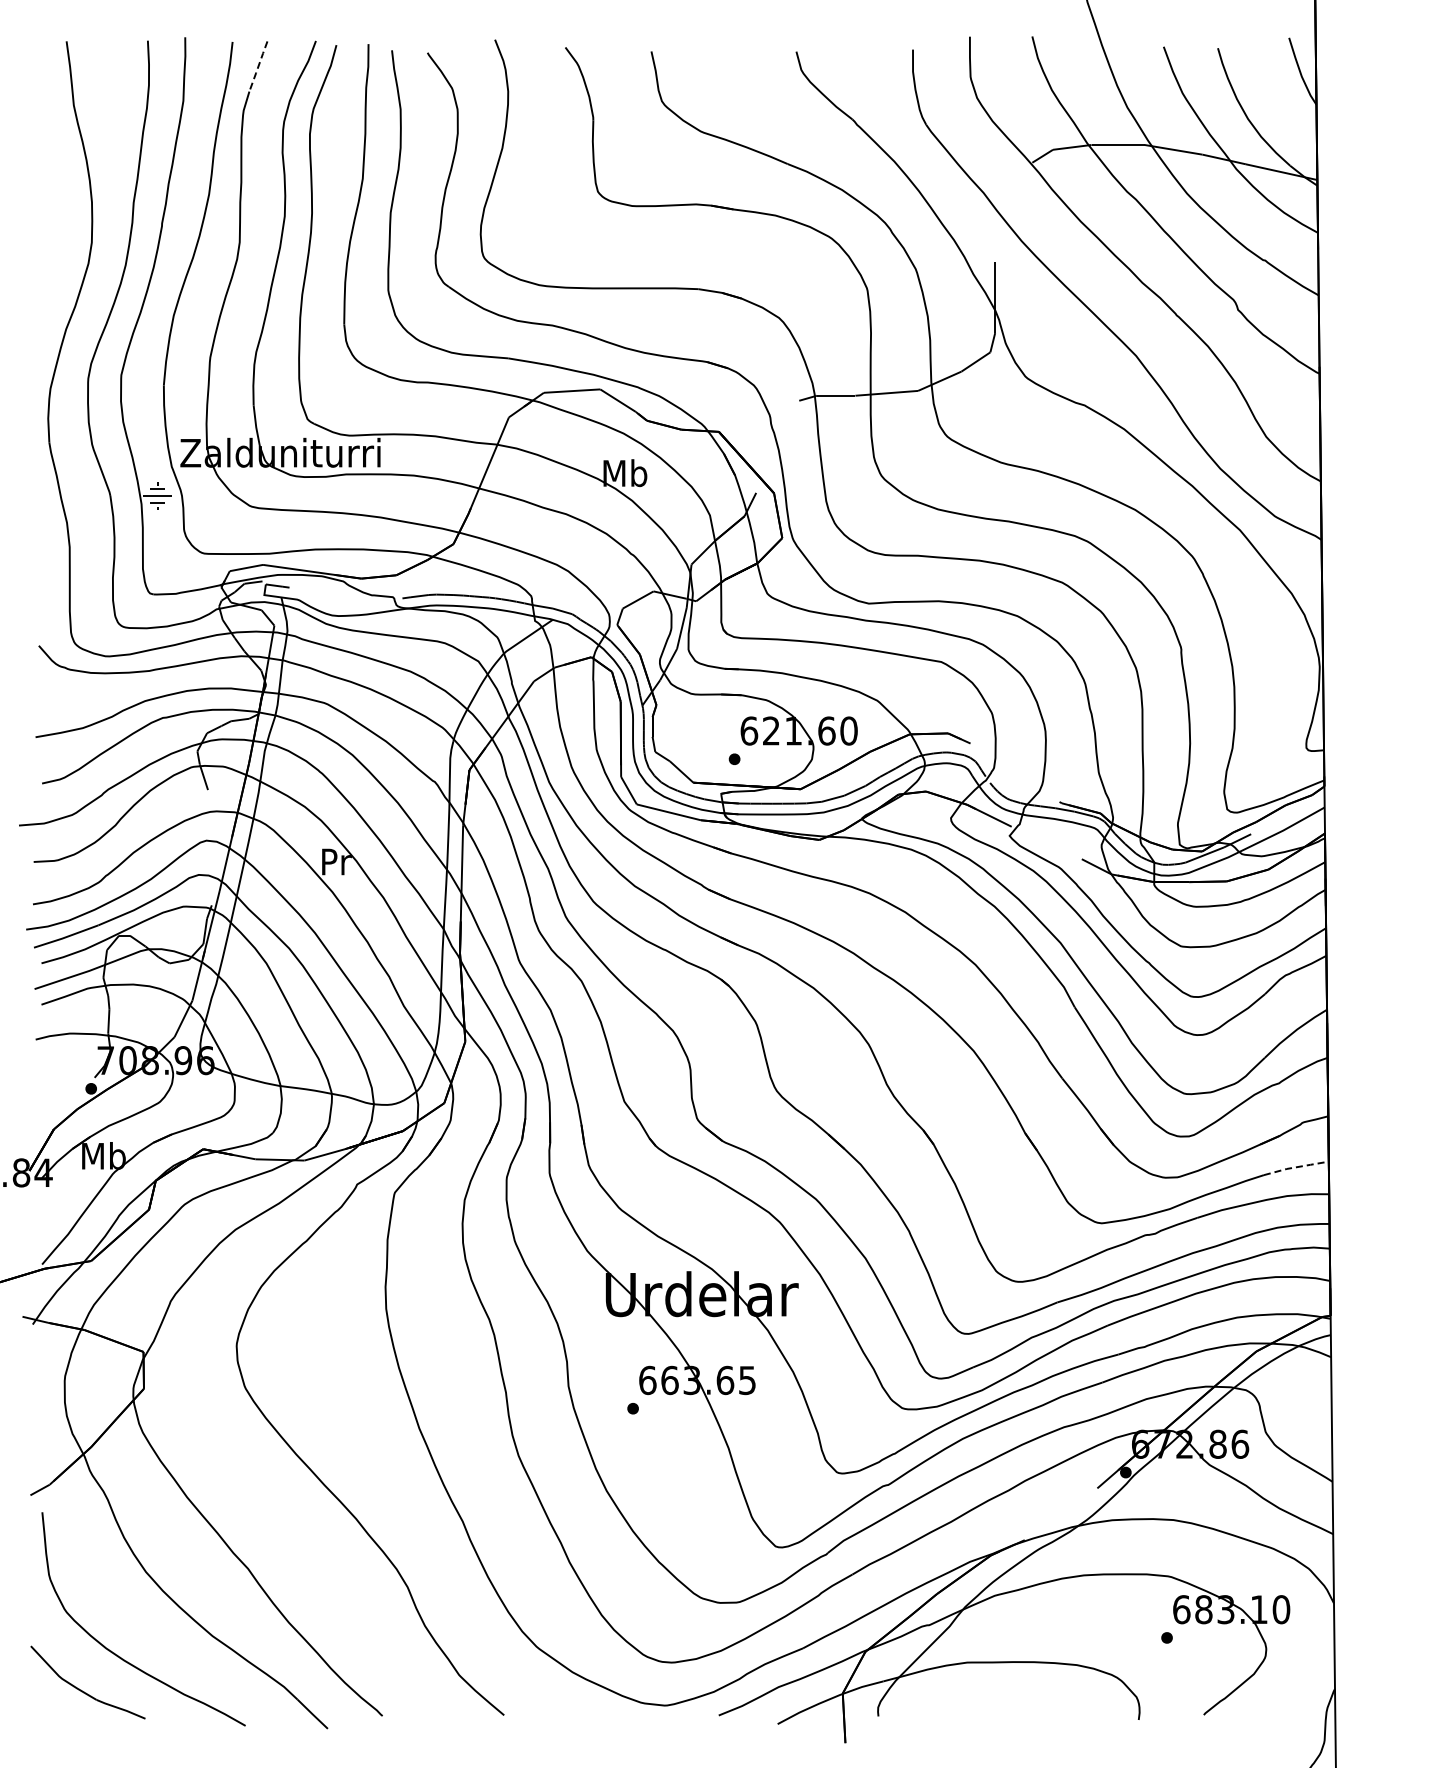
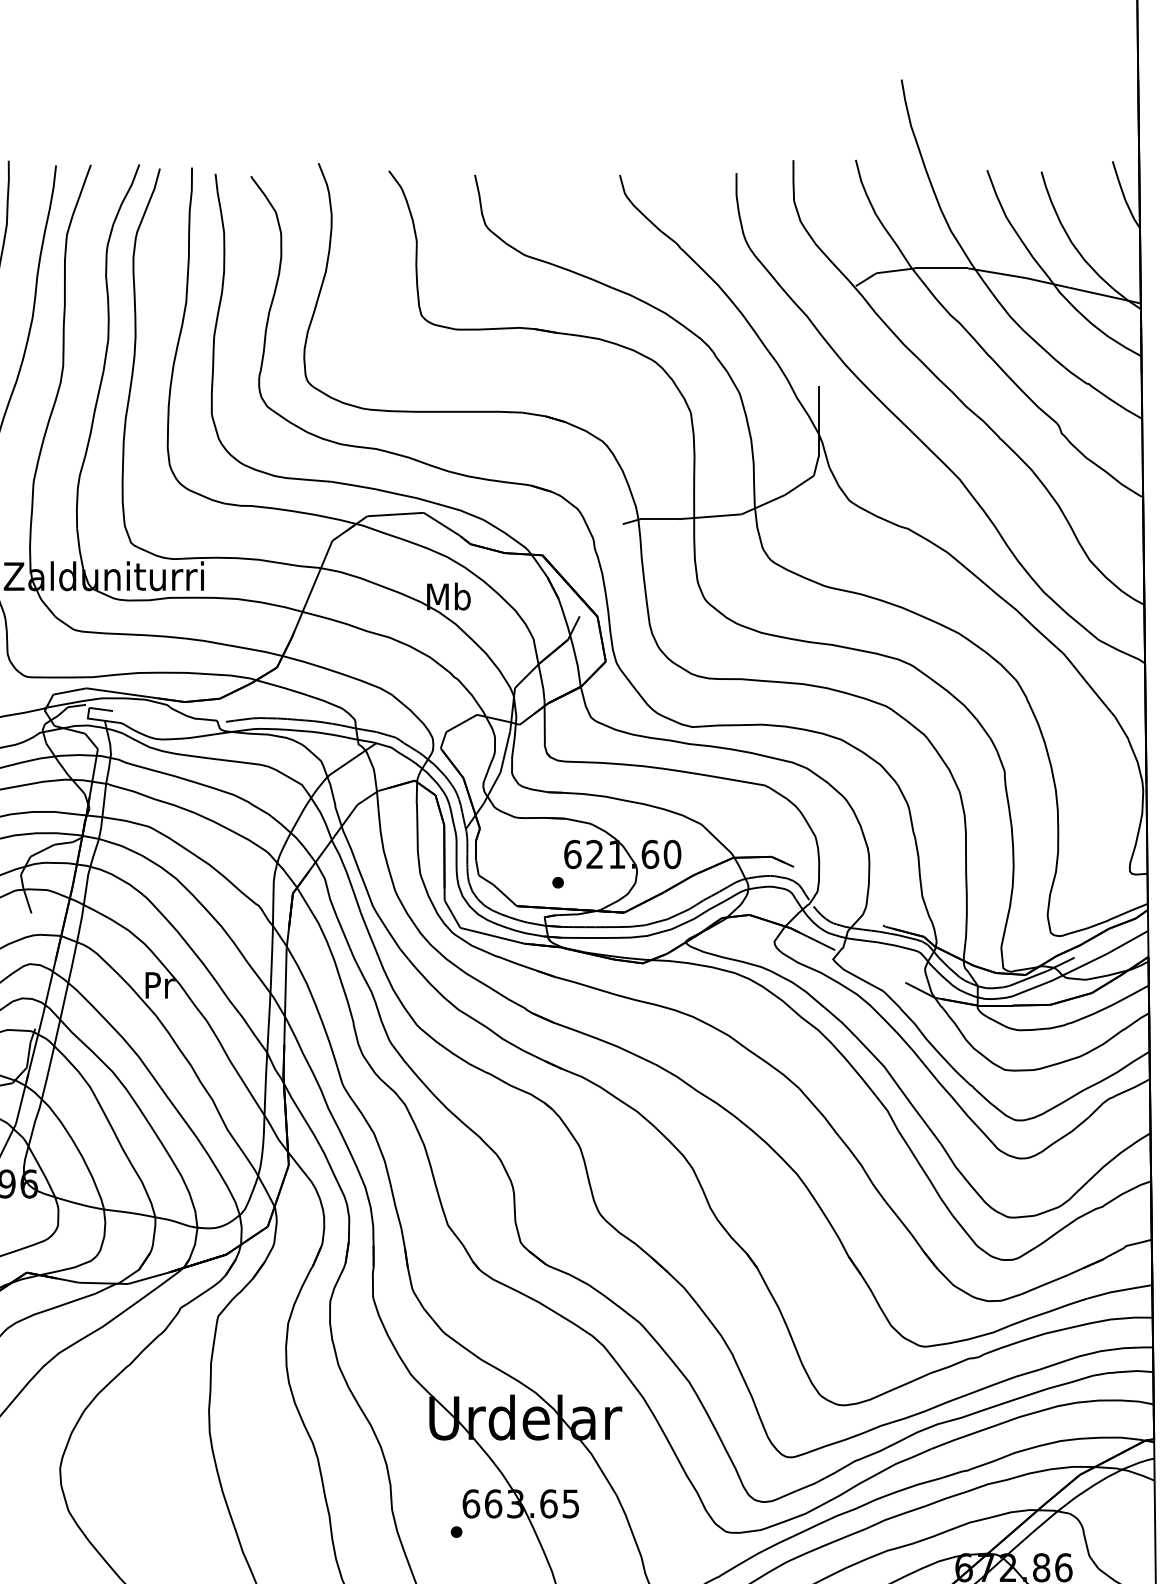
line: (258, 66) -> (82, 189), dashed -> solid
line: (1296, 1167) -> (1120, 1290), dashed -> solid

